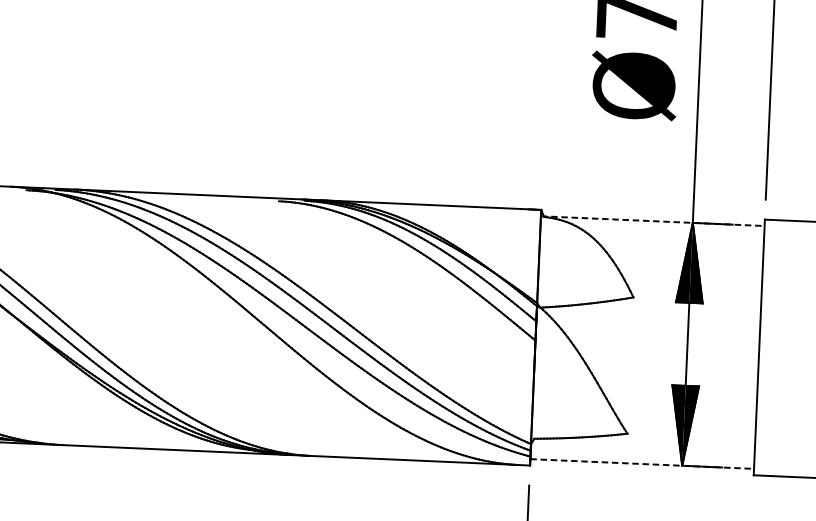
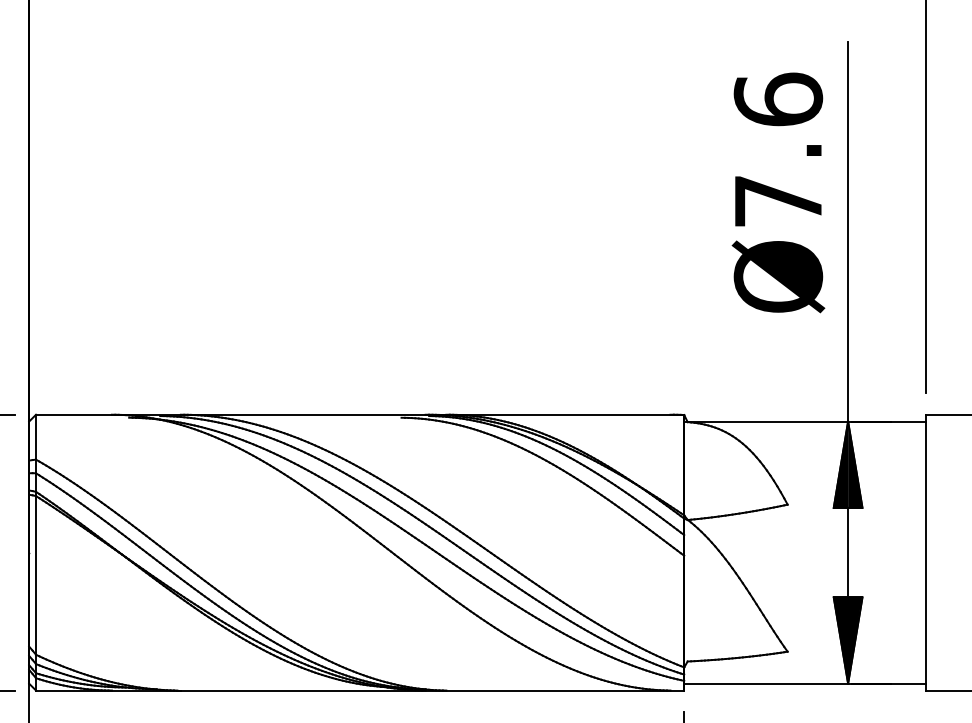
line: (652, 221) -> (804, 421), dashed -> solid
line: (641, 463) -> (804, 683), dashed -> solid

